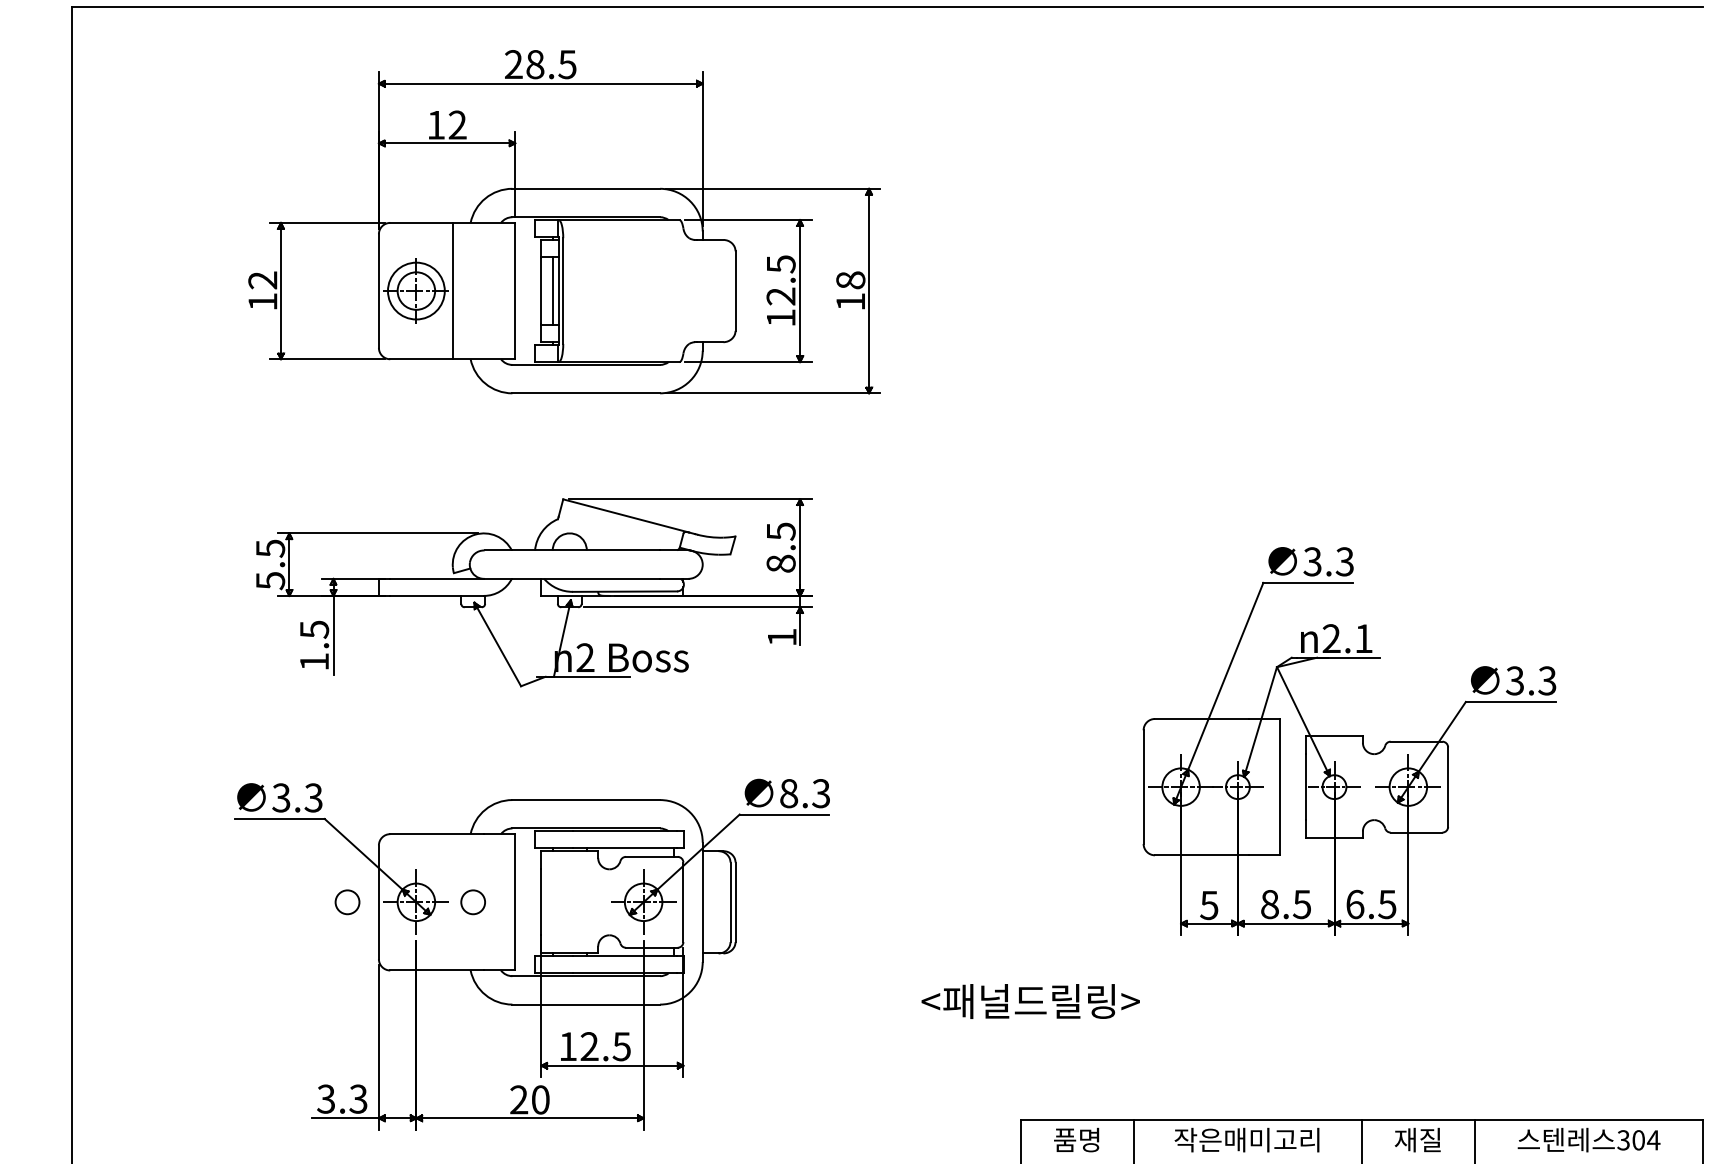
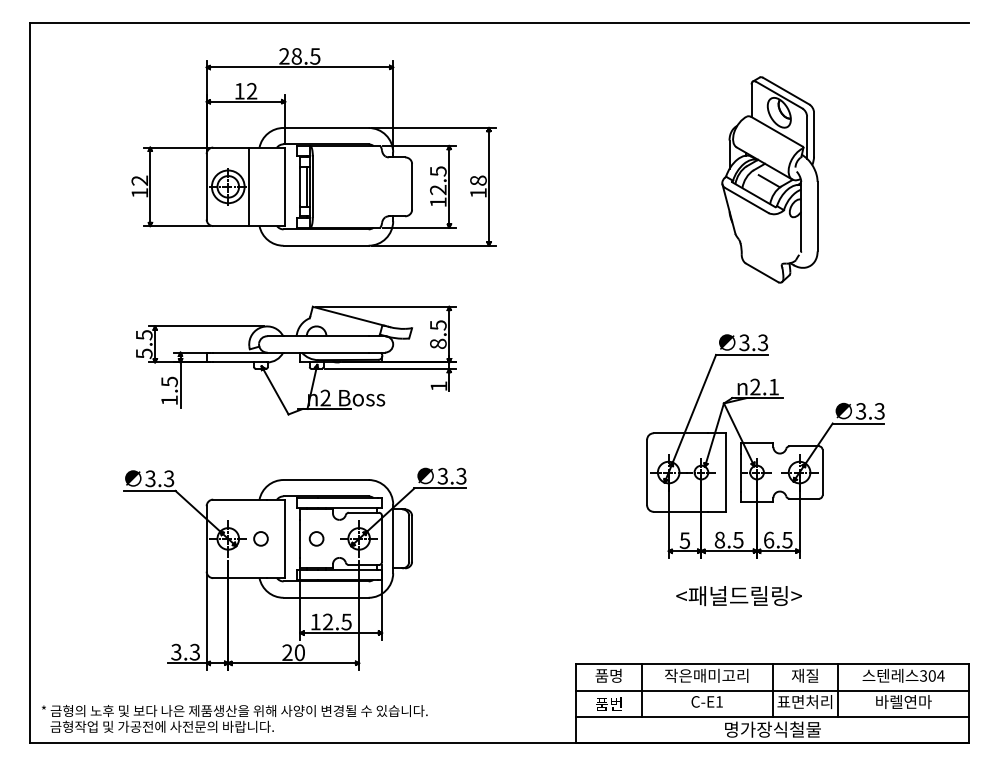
part: (1356, 278) -> (769, 179), added
text: (788, 793) -> (442, 476), 8.3 -> 3.3
circle: (347, 901) -> (316, 538), moved
text: (1029, 1002) -> (738, 596), moved

